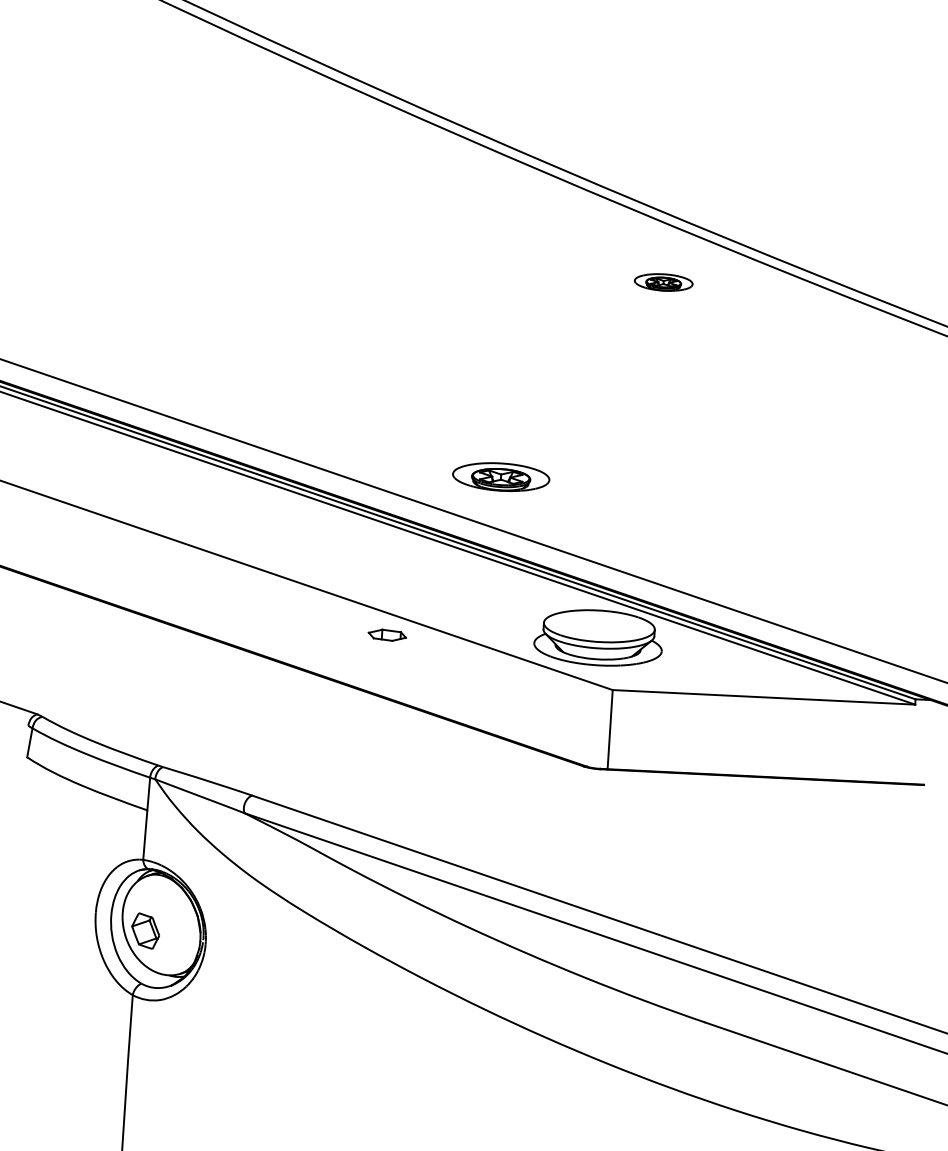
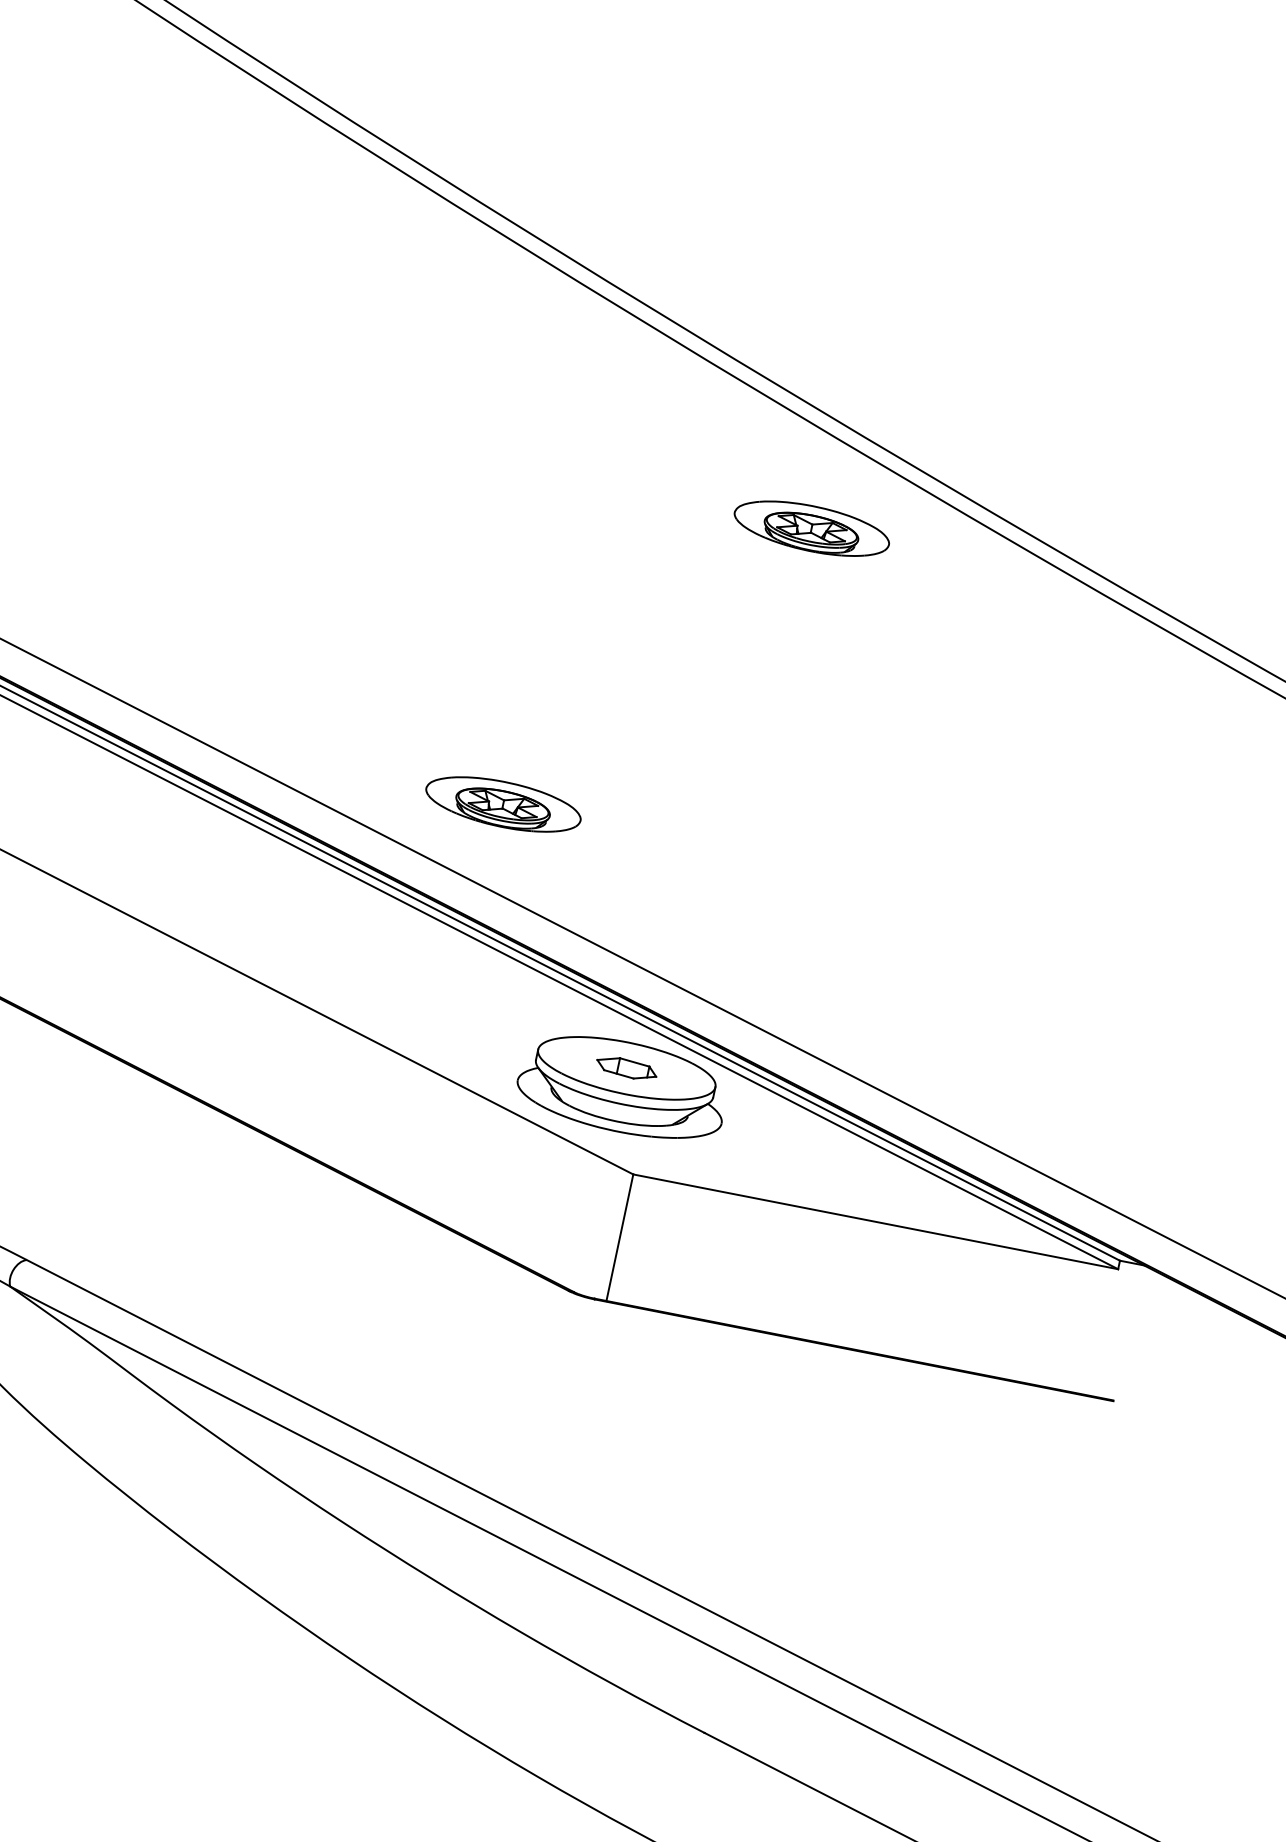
part: (663, 282) -> (811, 528), size x1.67
part: (386, 634) -> (625, 1066), moved

